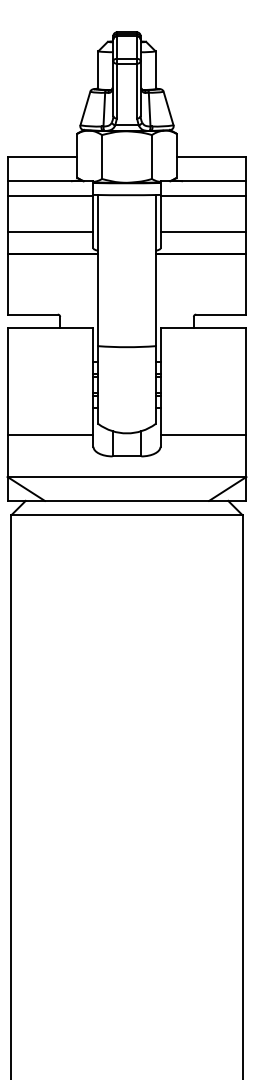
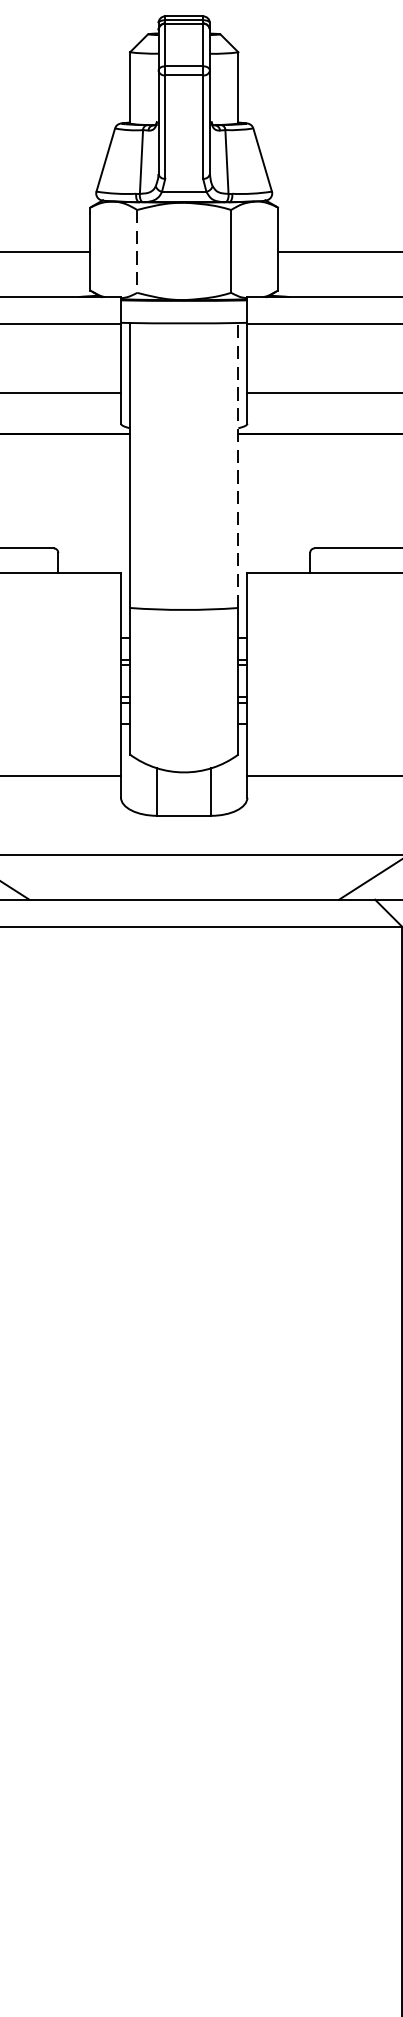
line: (102, 157) -> (138, 252), solid -> dashed
line: (155, 270) -> (237, 465), solid -> dashed

